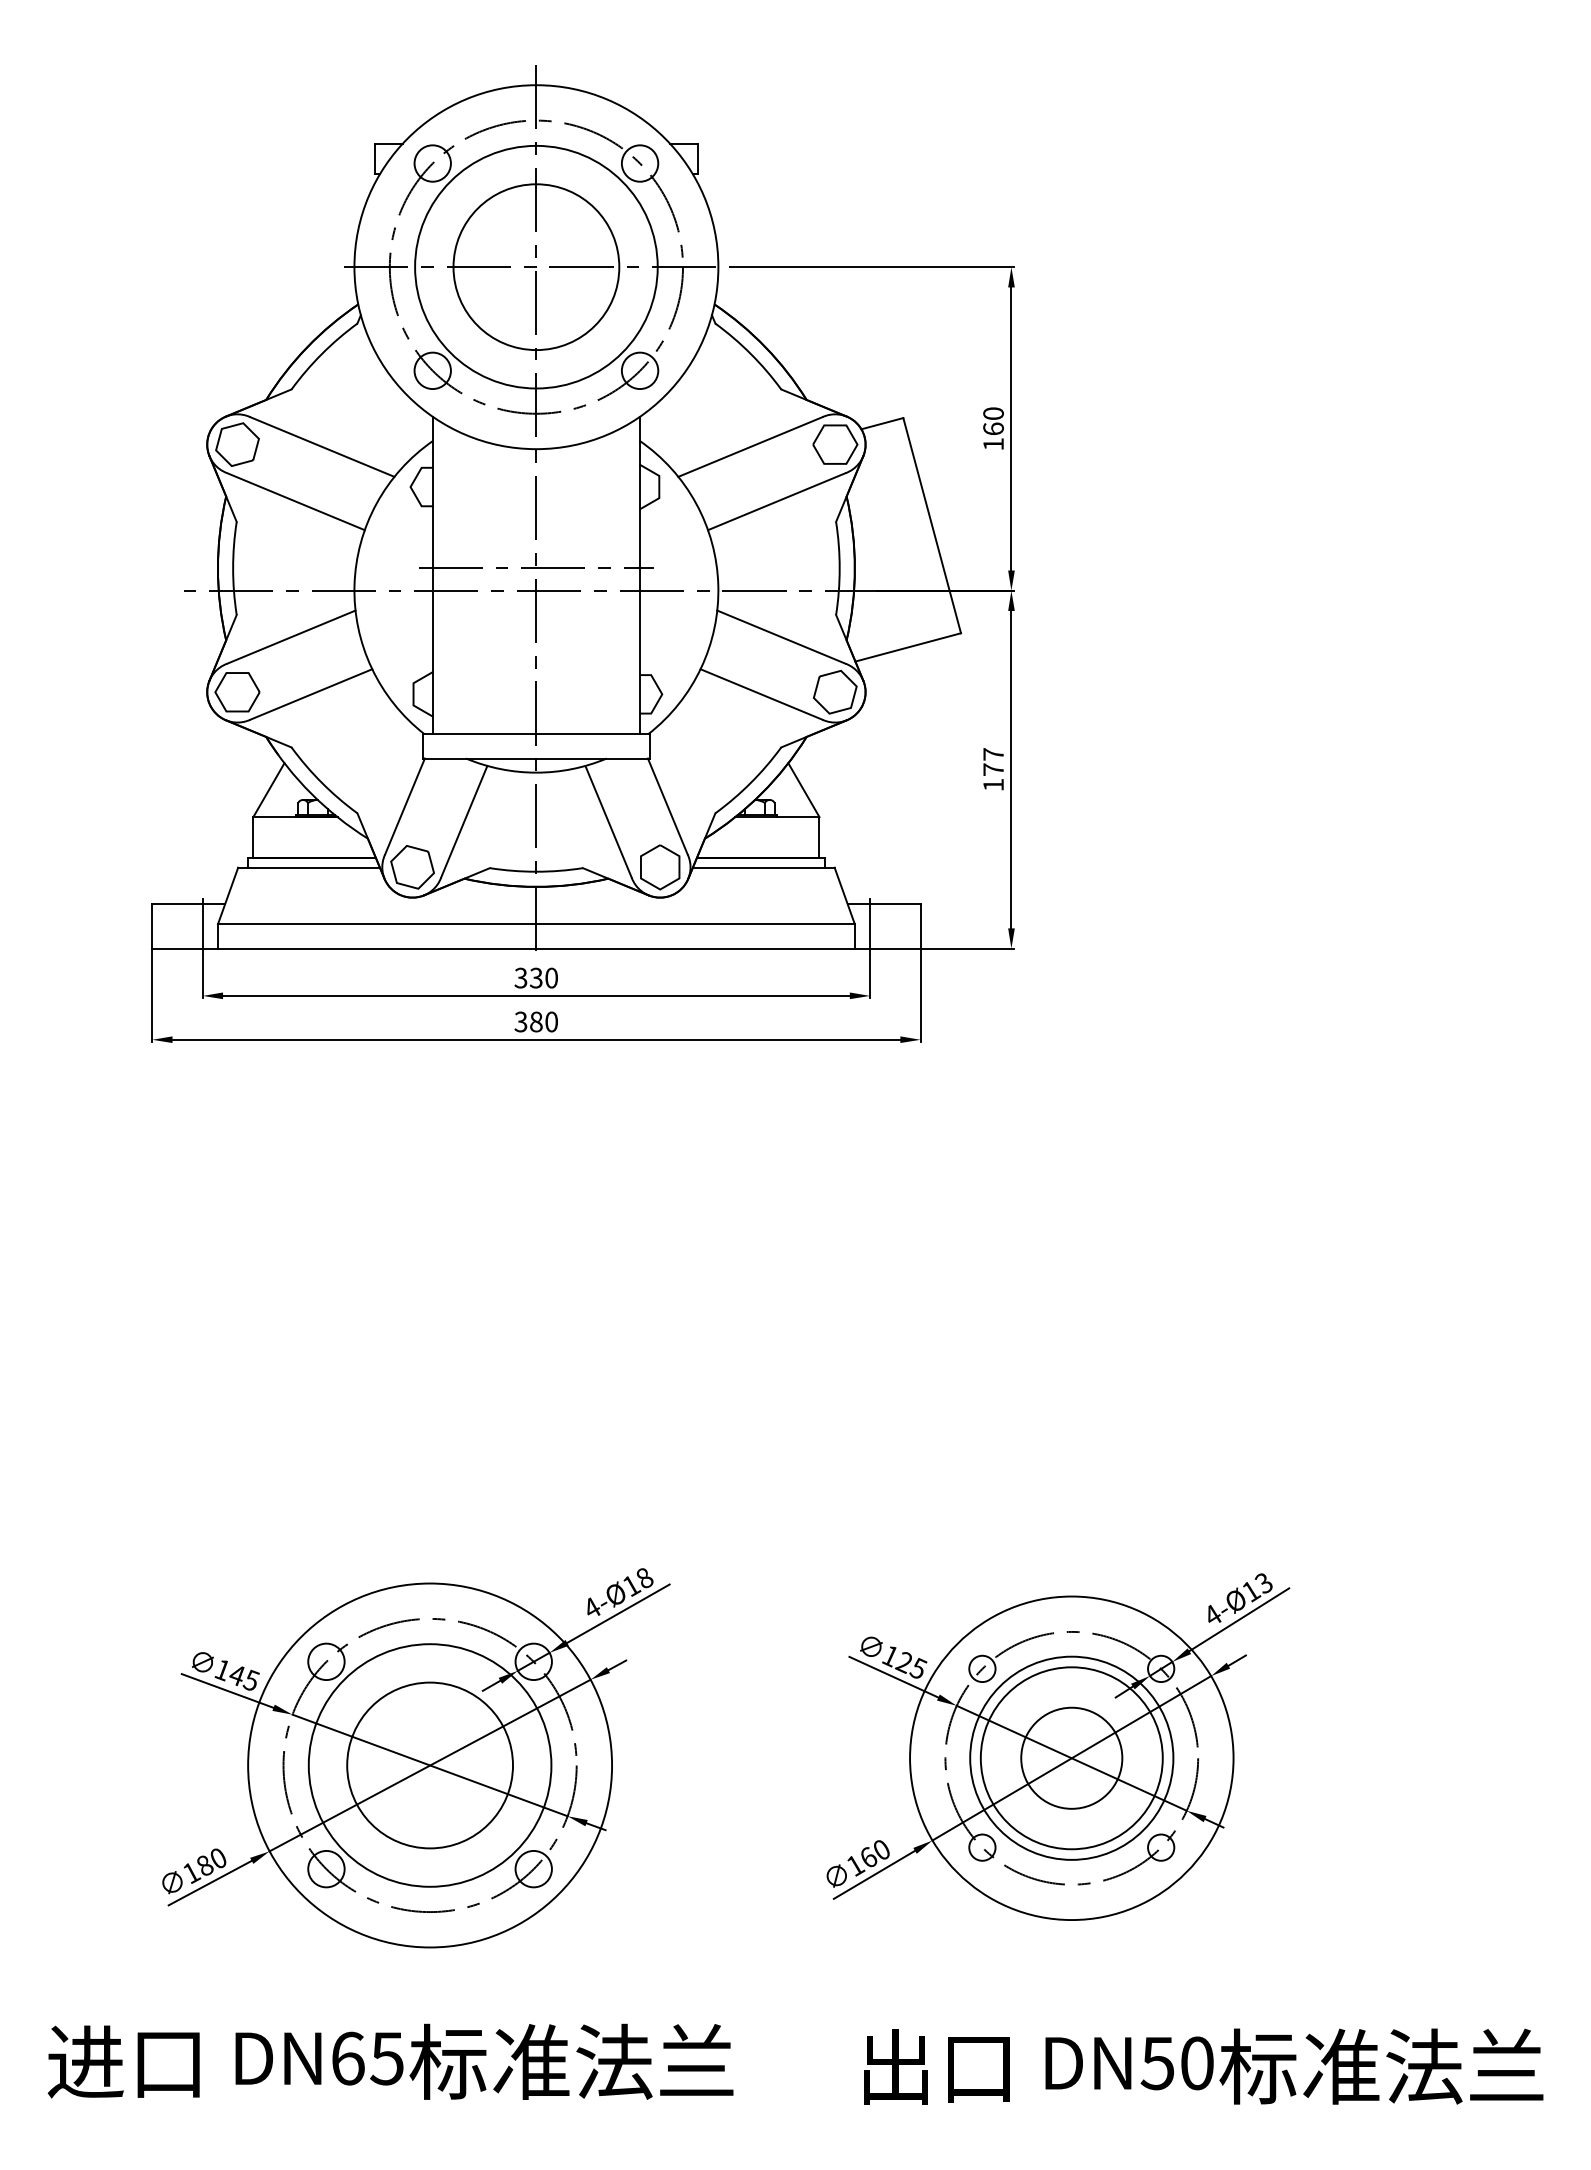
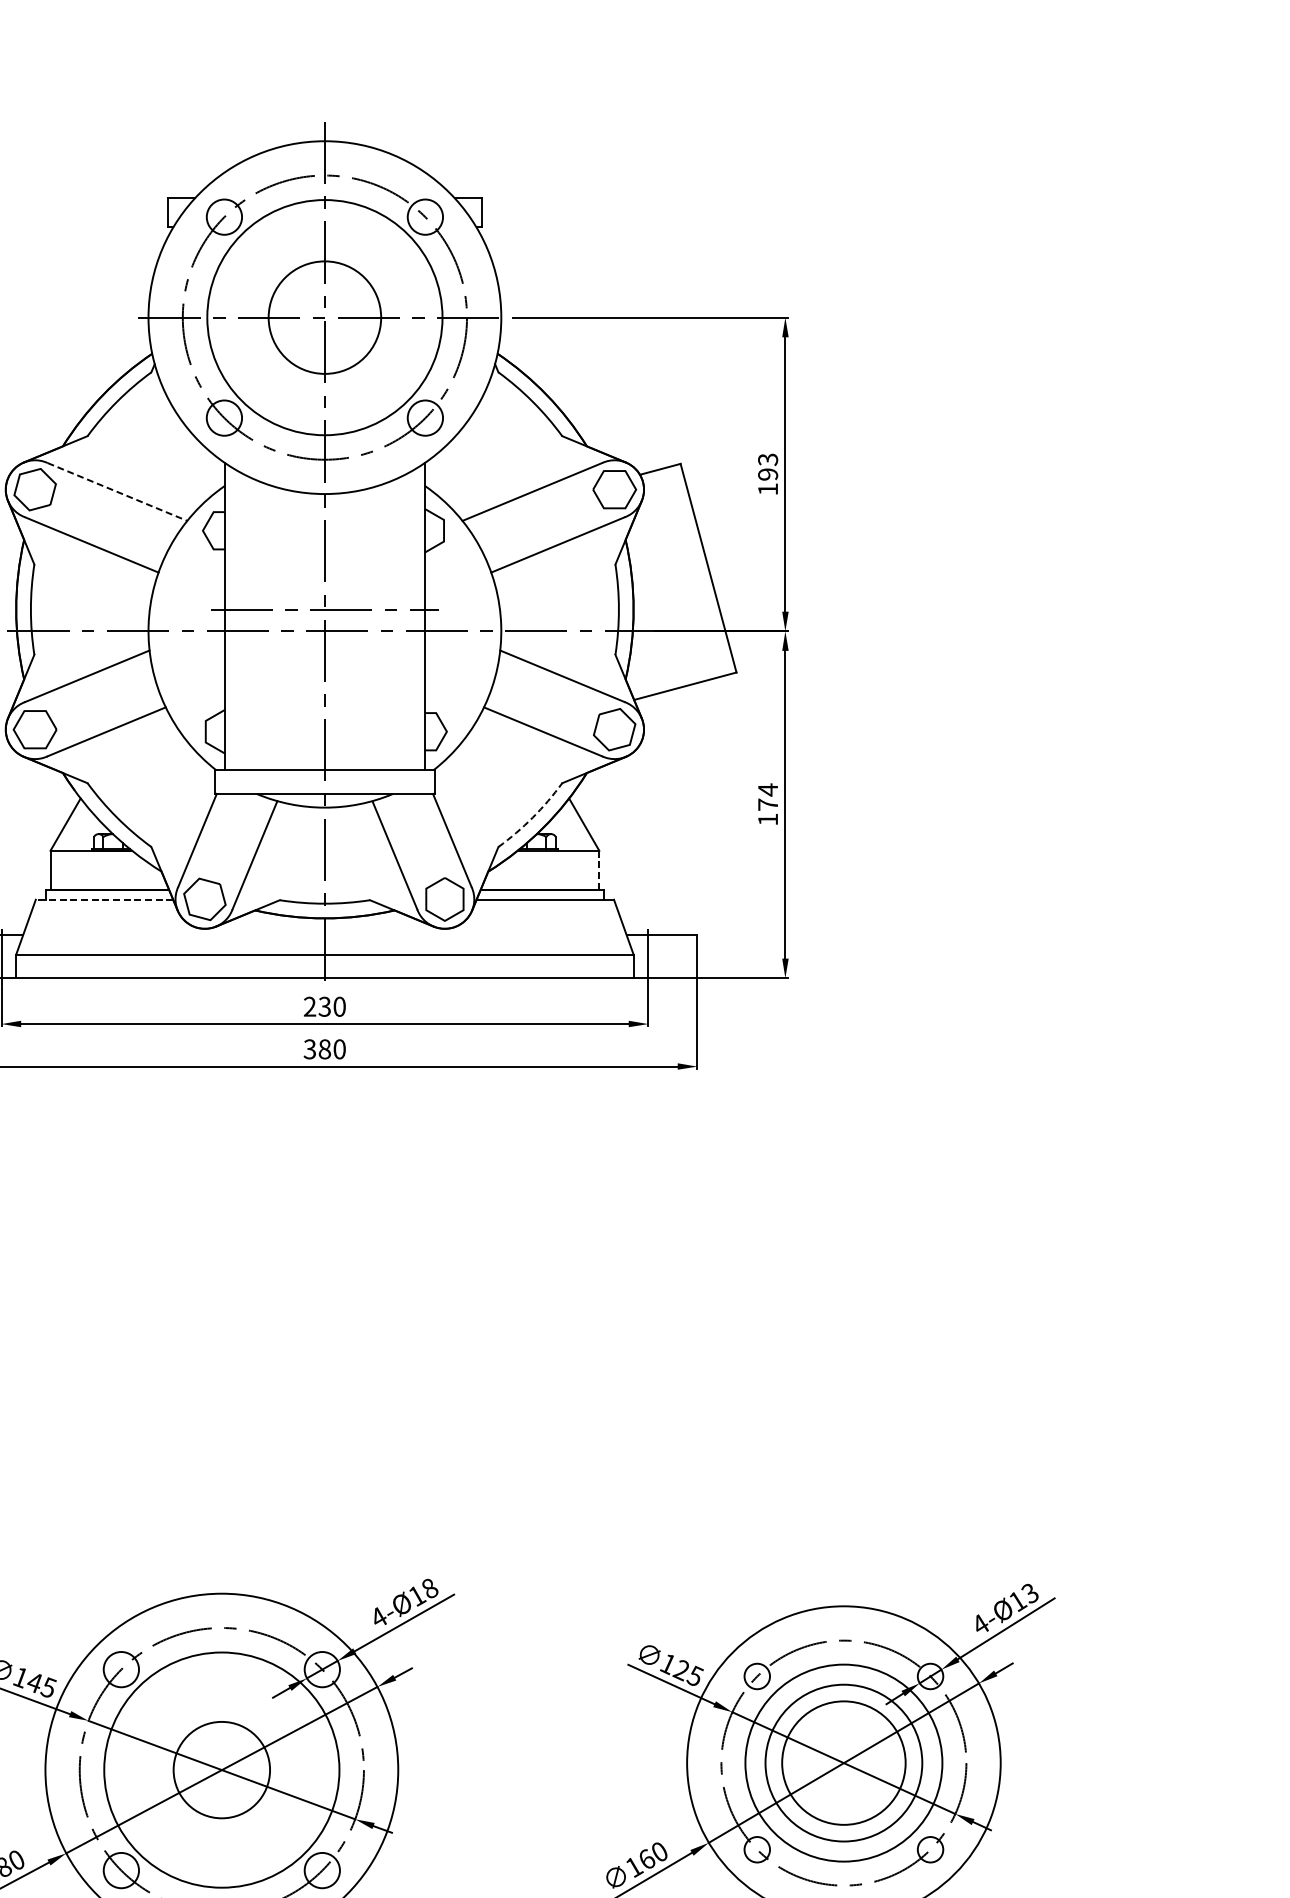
circle: (536, 267) -> (325, 317), size x0.7
text: (993, 421) -> (768, 467), 160 -> 193
line: (322, 447) -> (117, 492), solid -> dashed
text: (993, 754) -> (768, 790), 177 -> 174
arc: (750, 782) -> (532, 817), solid -> dashed
line: (819, 837) -> (599, 870), solid -> dashed
line: (309, 867) -> (104, 899), solid -> dashed
text: (520, 978) -> (309, 1007), 330 -> 230
circle: (1071, 1757) -> (843, 1762), size x1.6
circle: (1071, 1758) -> (843, 1763), size x0.7
circle: (430, 1765) -> (222, 1770), size x0.6

